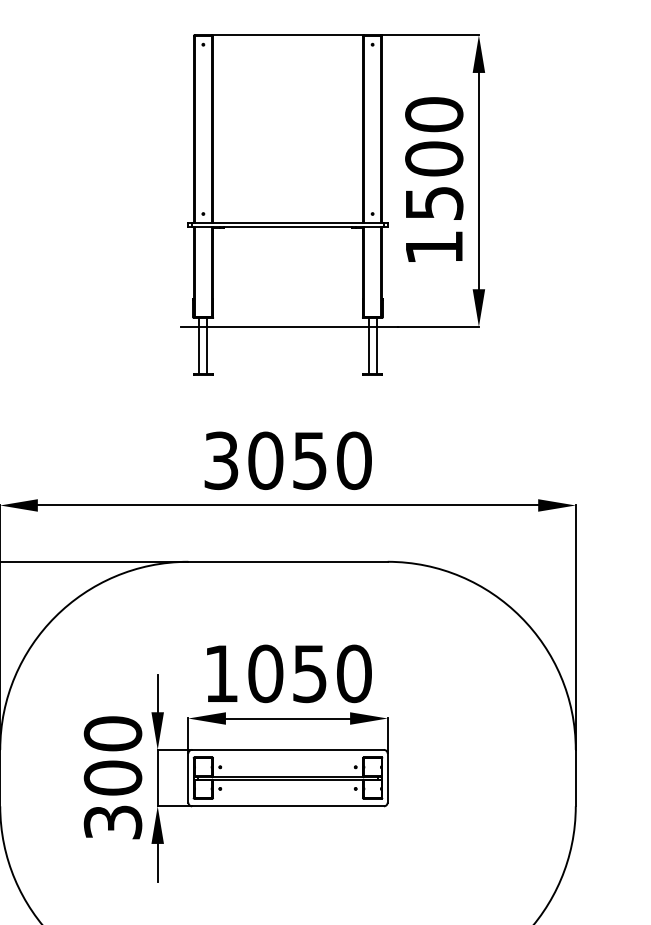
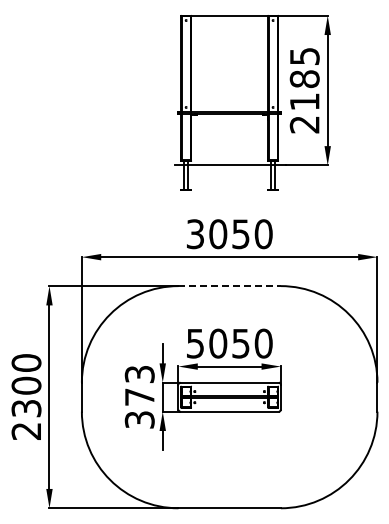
text: (433, 180) -> (304, 90), 1500 -> 2185
line: (289, 562) -> (230, 286), solid -> dashed
text: (221, 673) -> (195, 343), 1050 -> 5050
text: (112, 755) -> (139, 385), 300 -> 373

